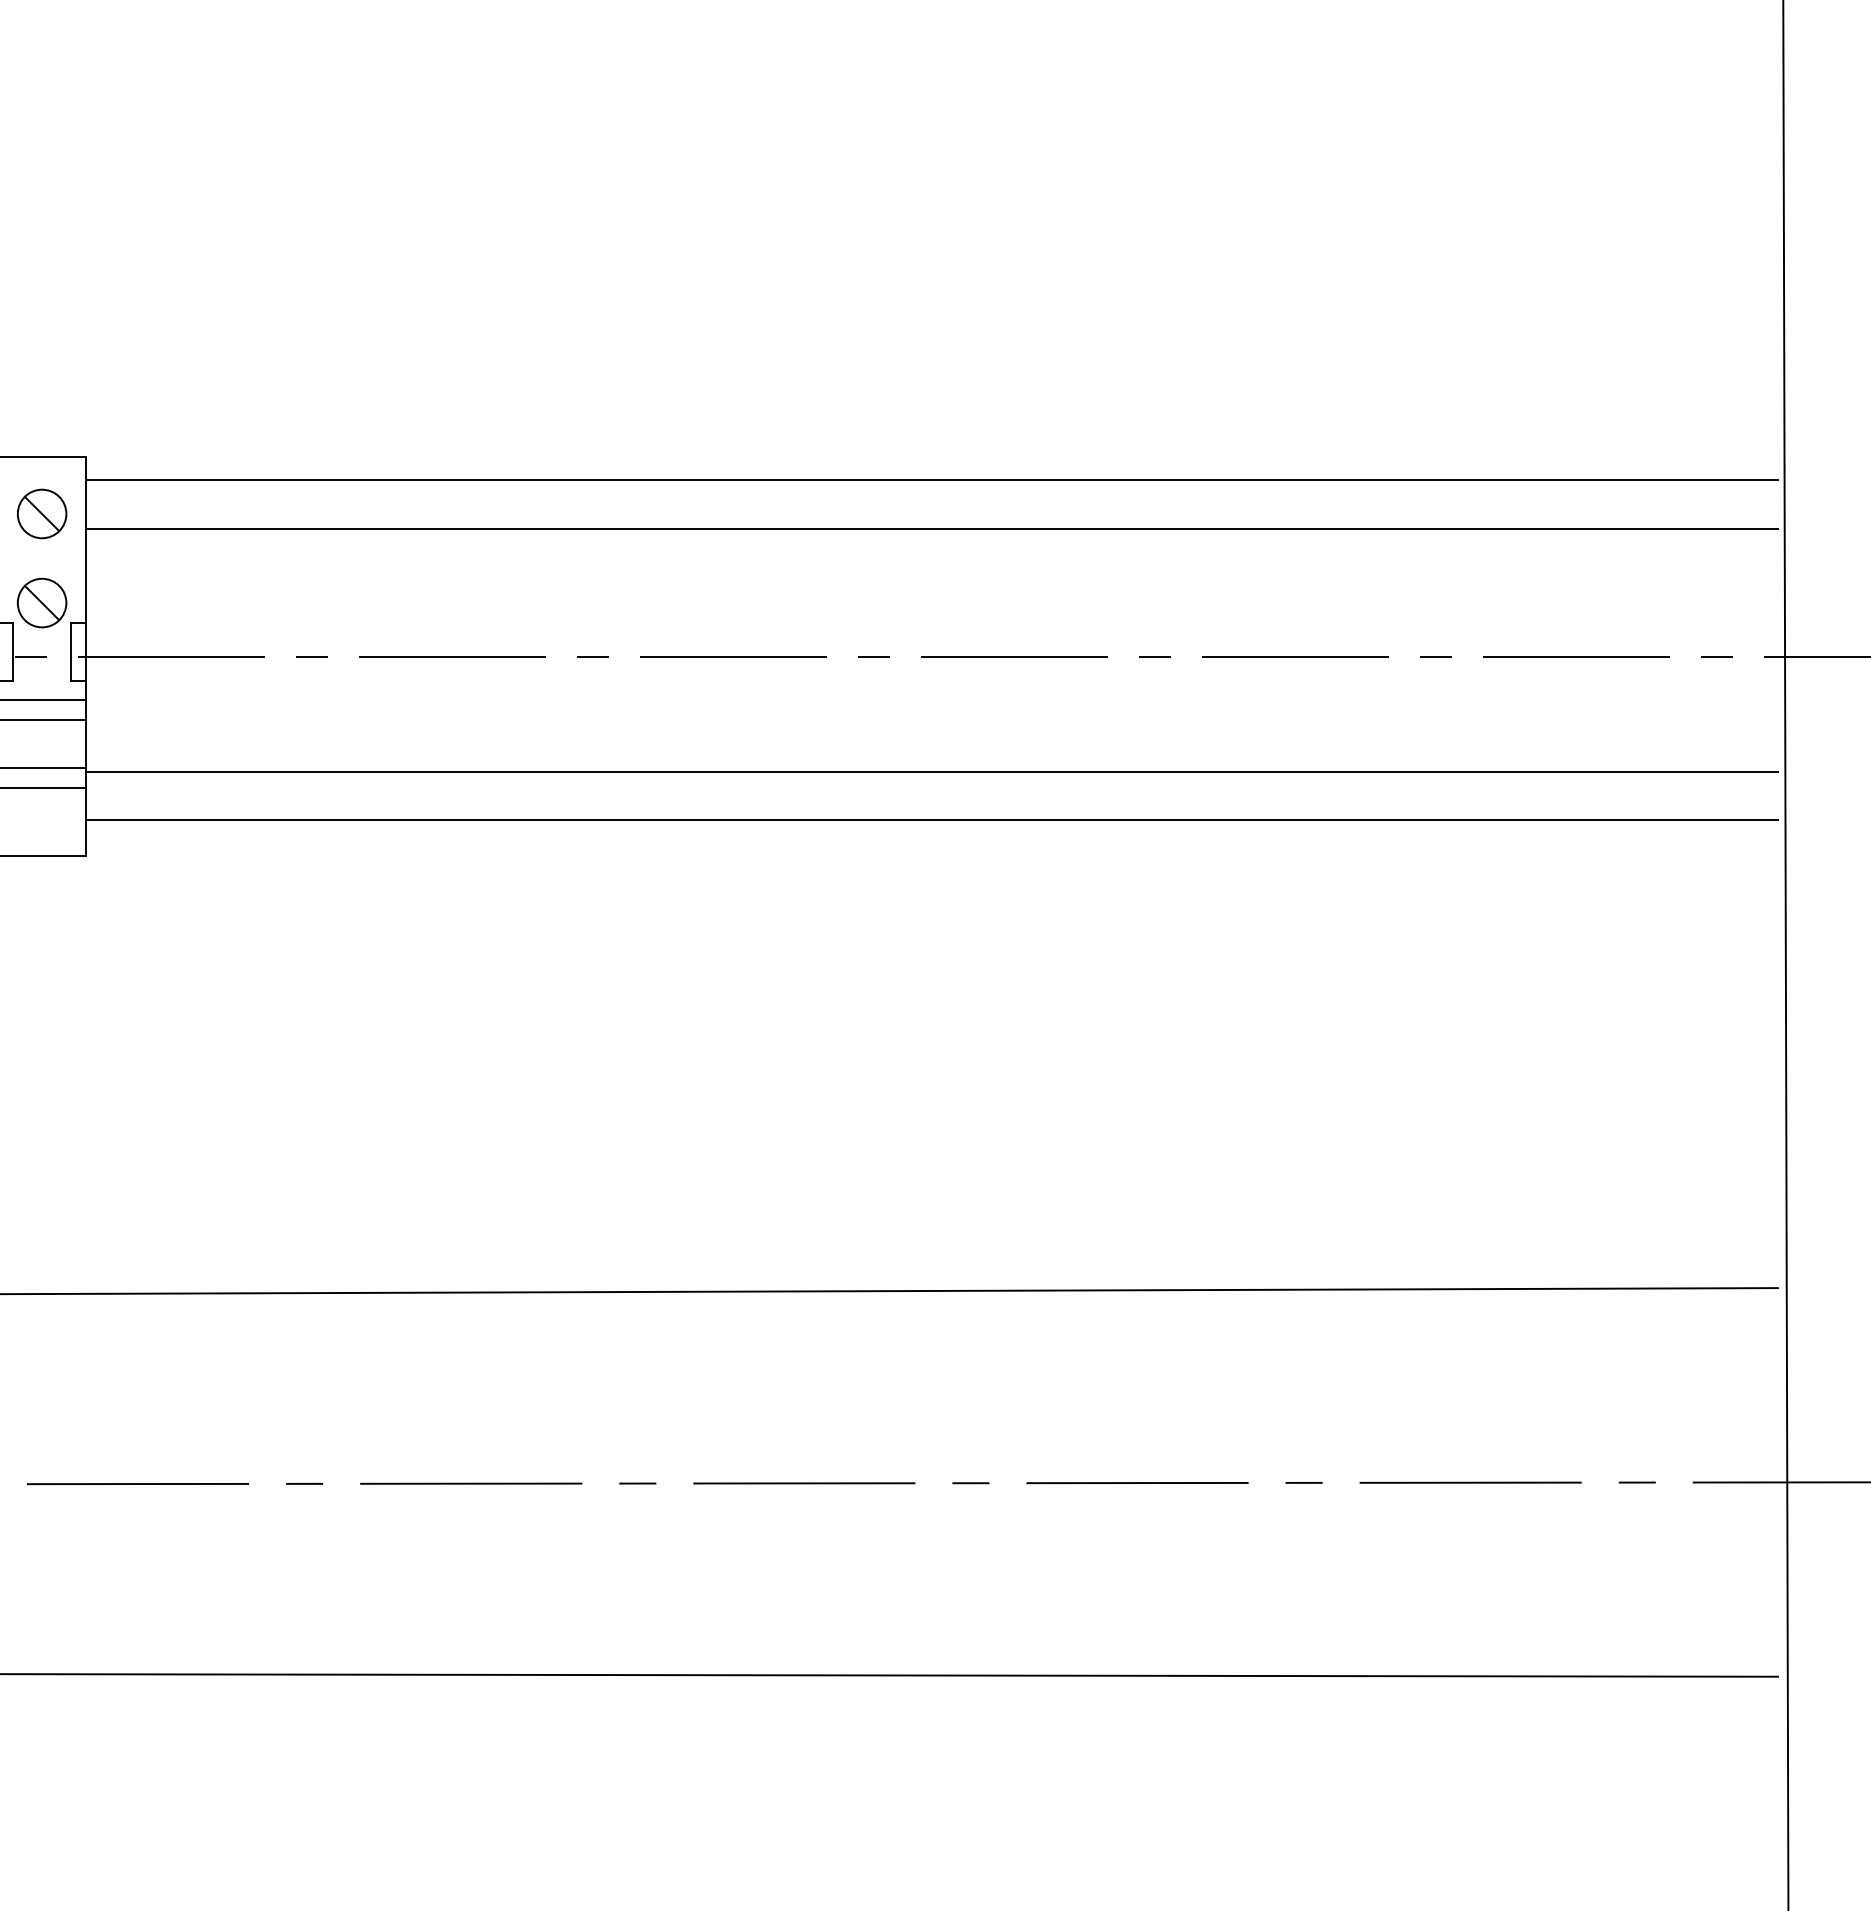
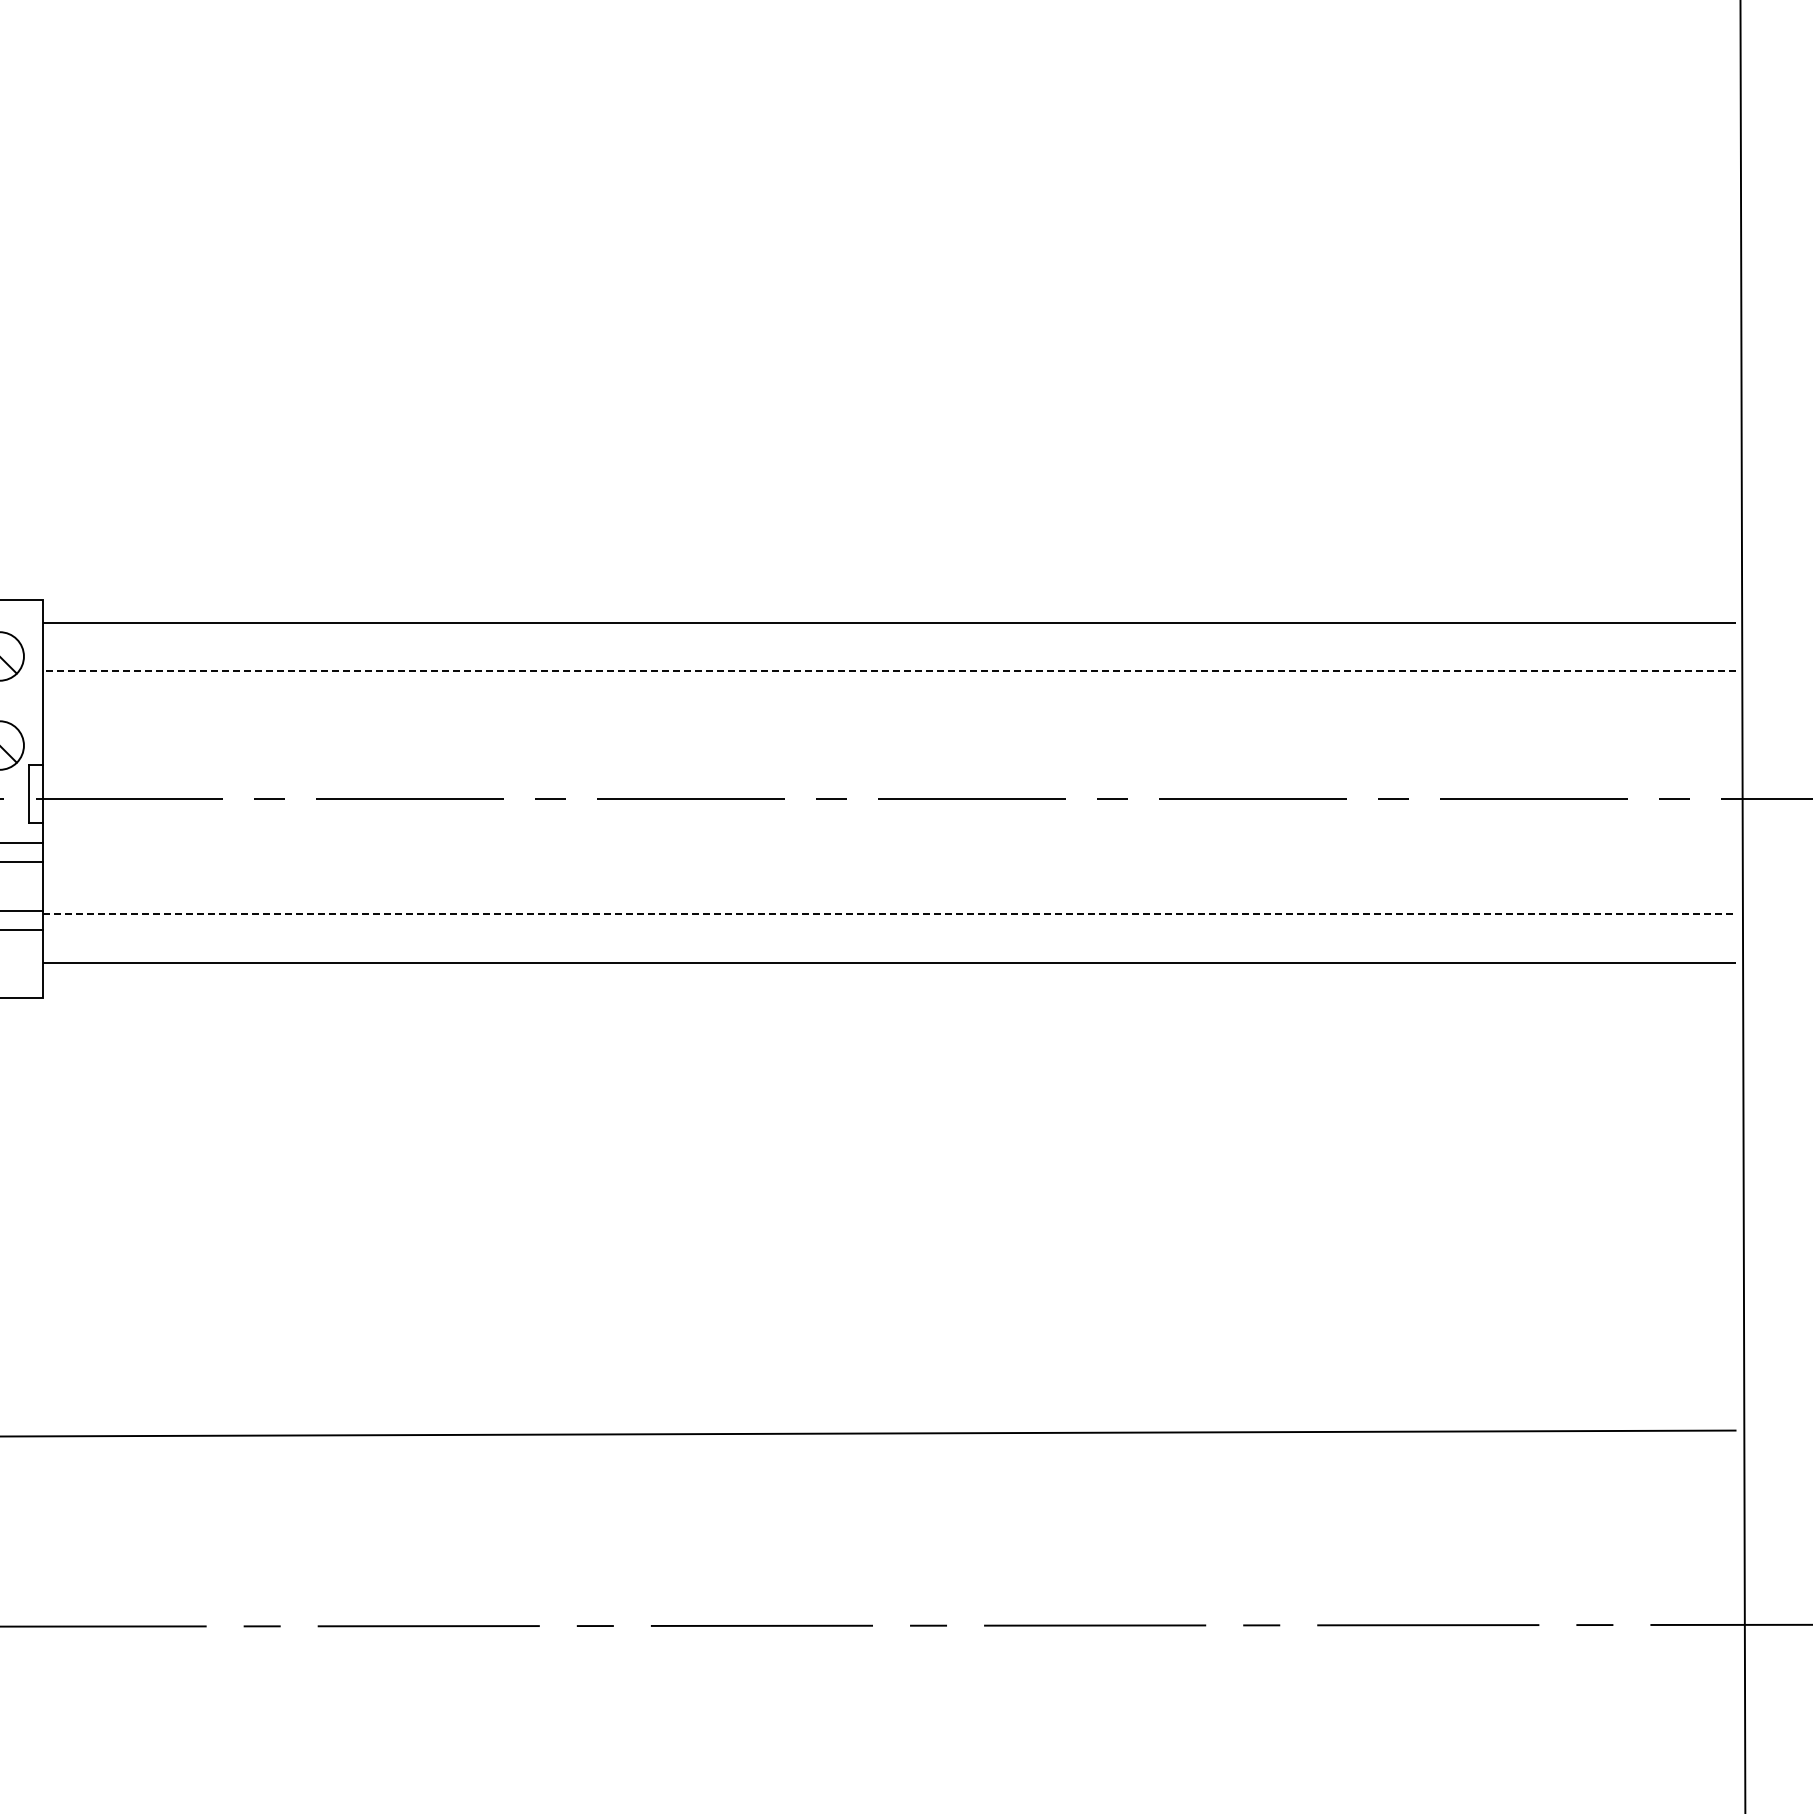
line: (931, 528) -> (889, 670), solid -> dashed
line: (932, 771) -> (890, 913), solid -> dashed

